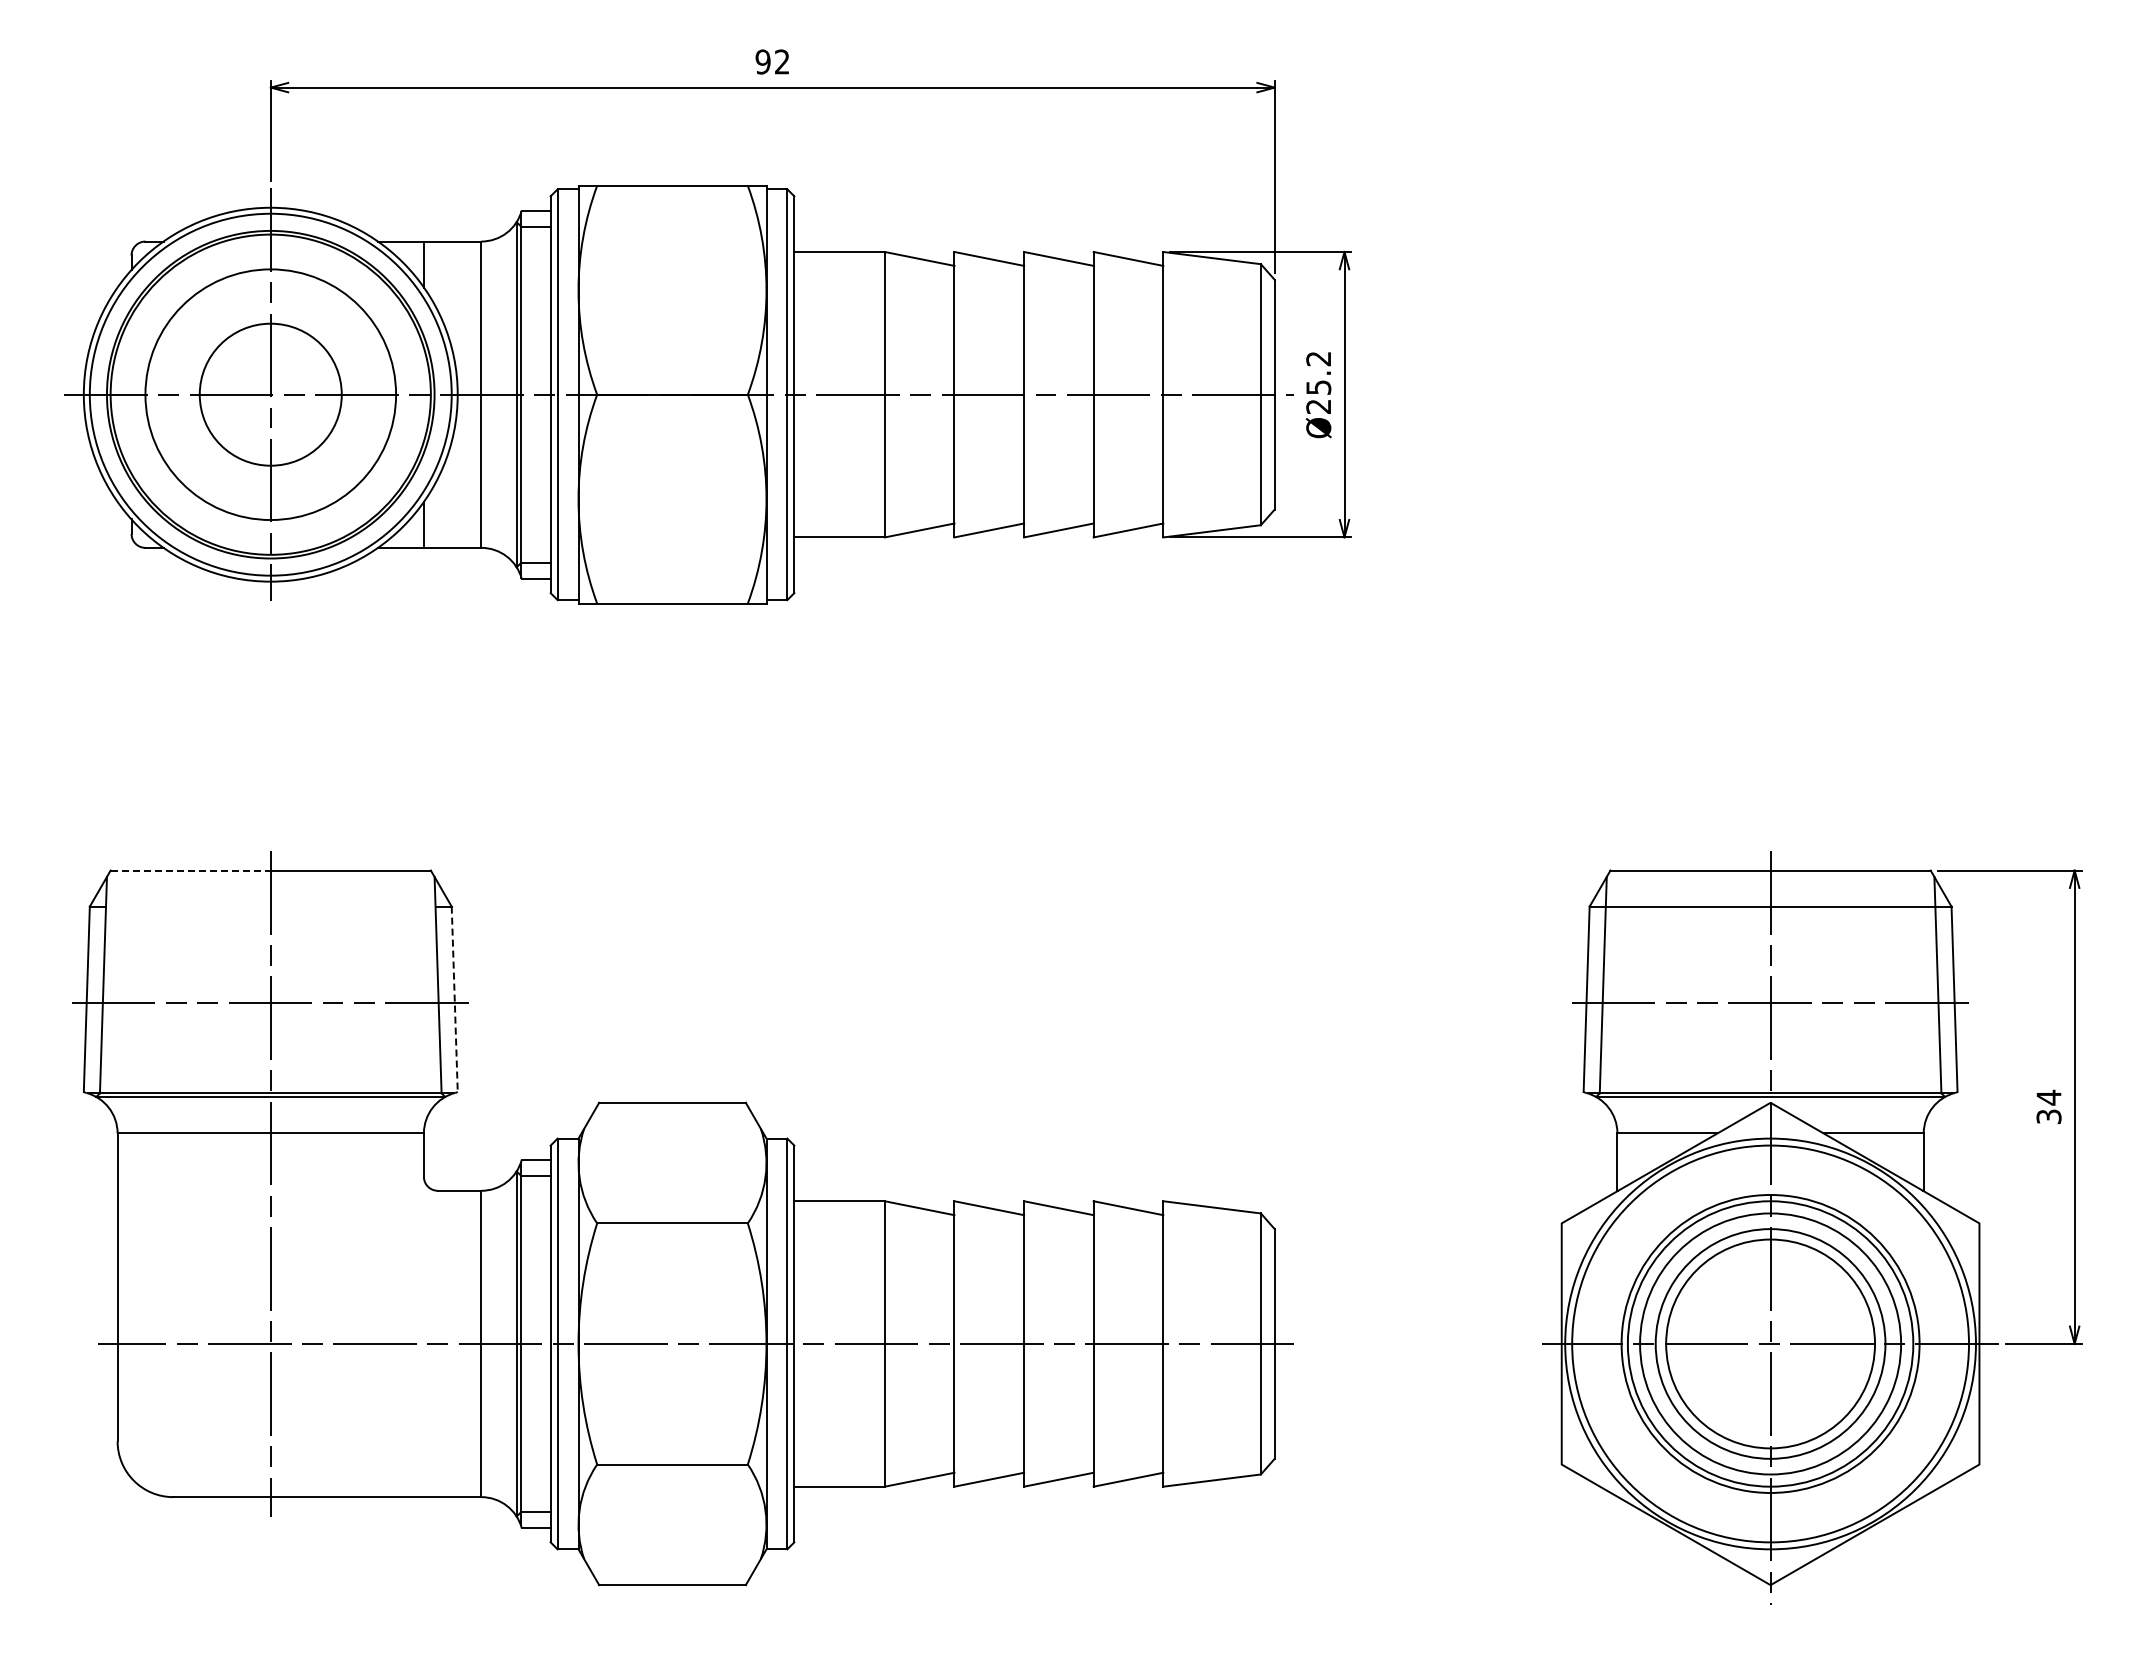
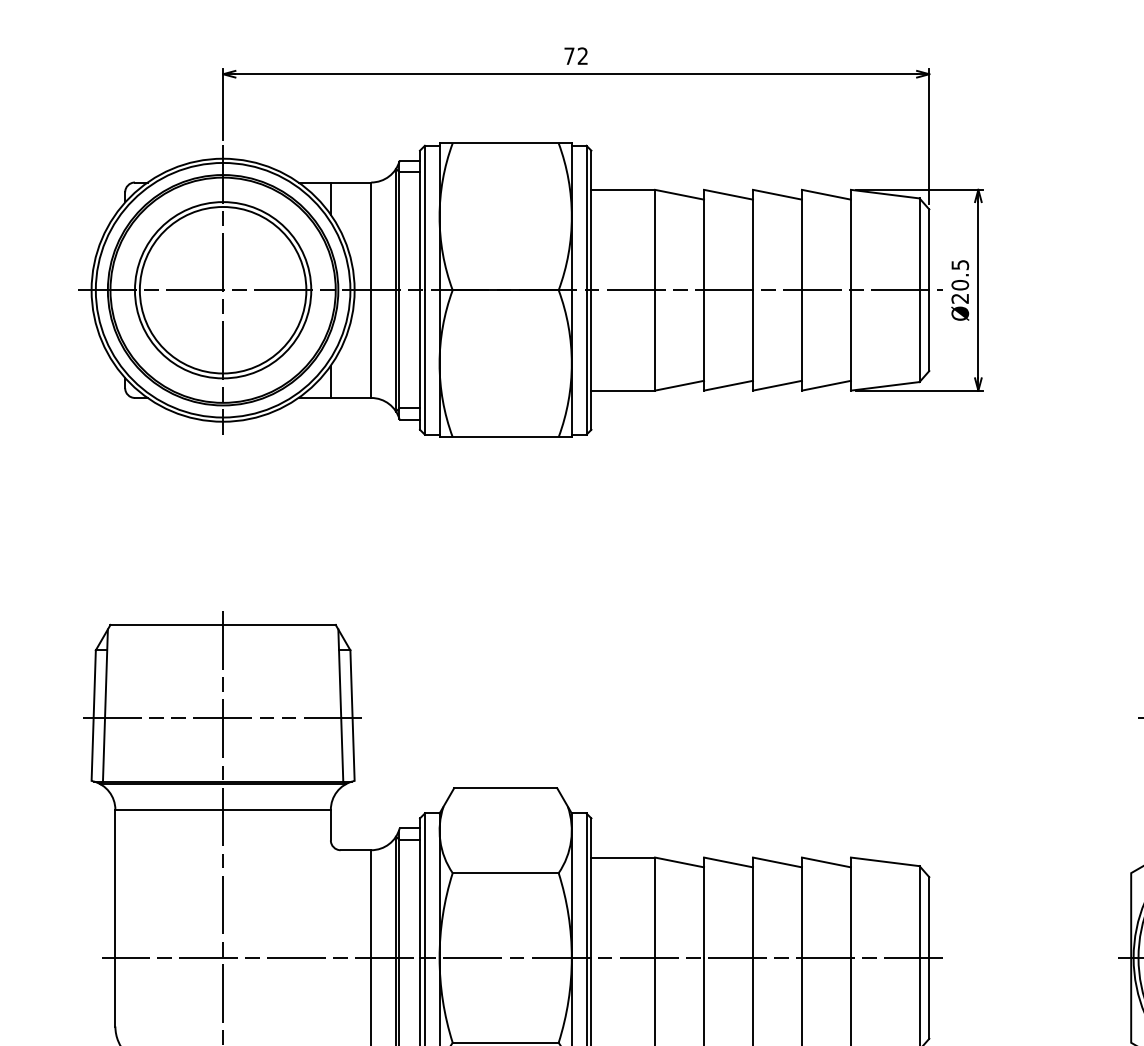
text: (762, 61) -> (569, 55), 92 -> 72
text: (1318, 373) -> (960, 275), Ø25.2 -> Ø20.5
circle: (270, 394) -> (222, 290), size x1.67
line: (191, 870) -> (167, 624), dashed -> solid
line: (454, 999) -> (352, 715), dashed -> solid

